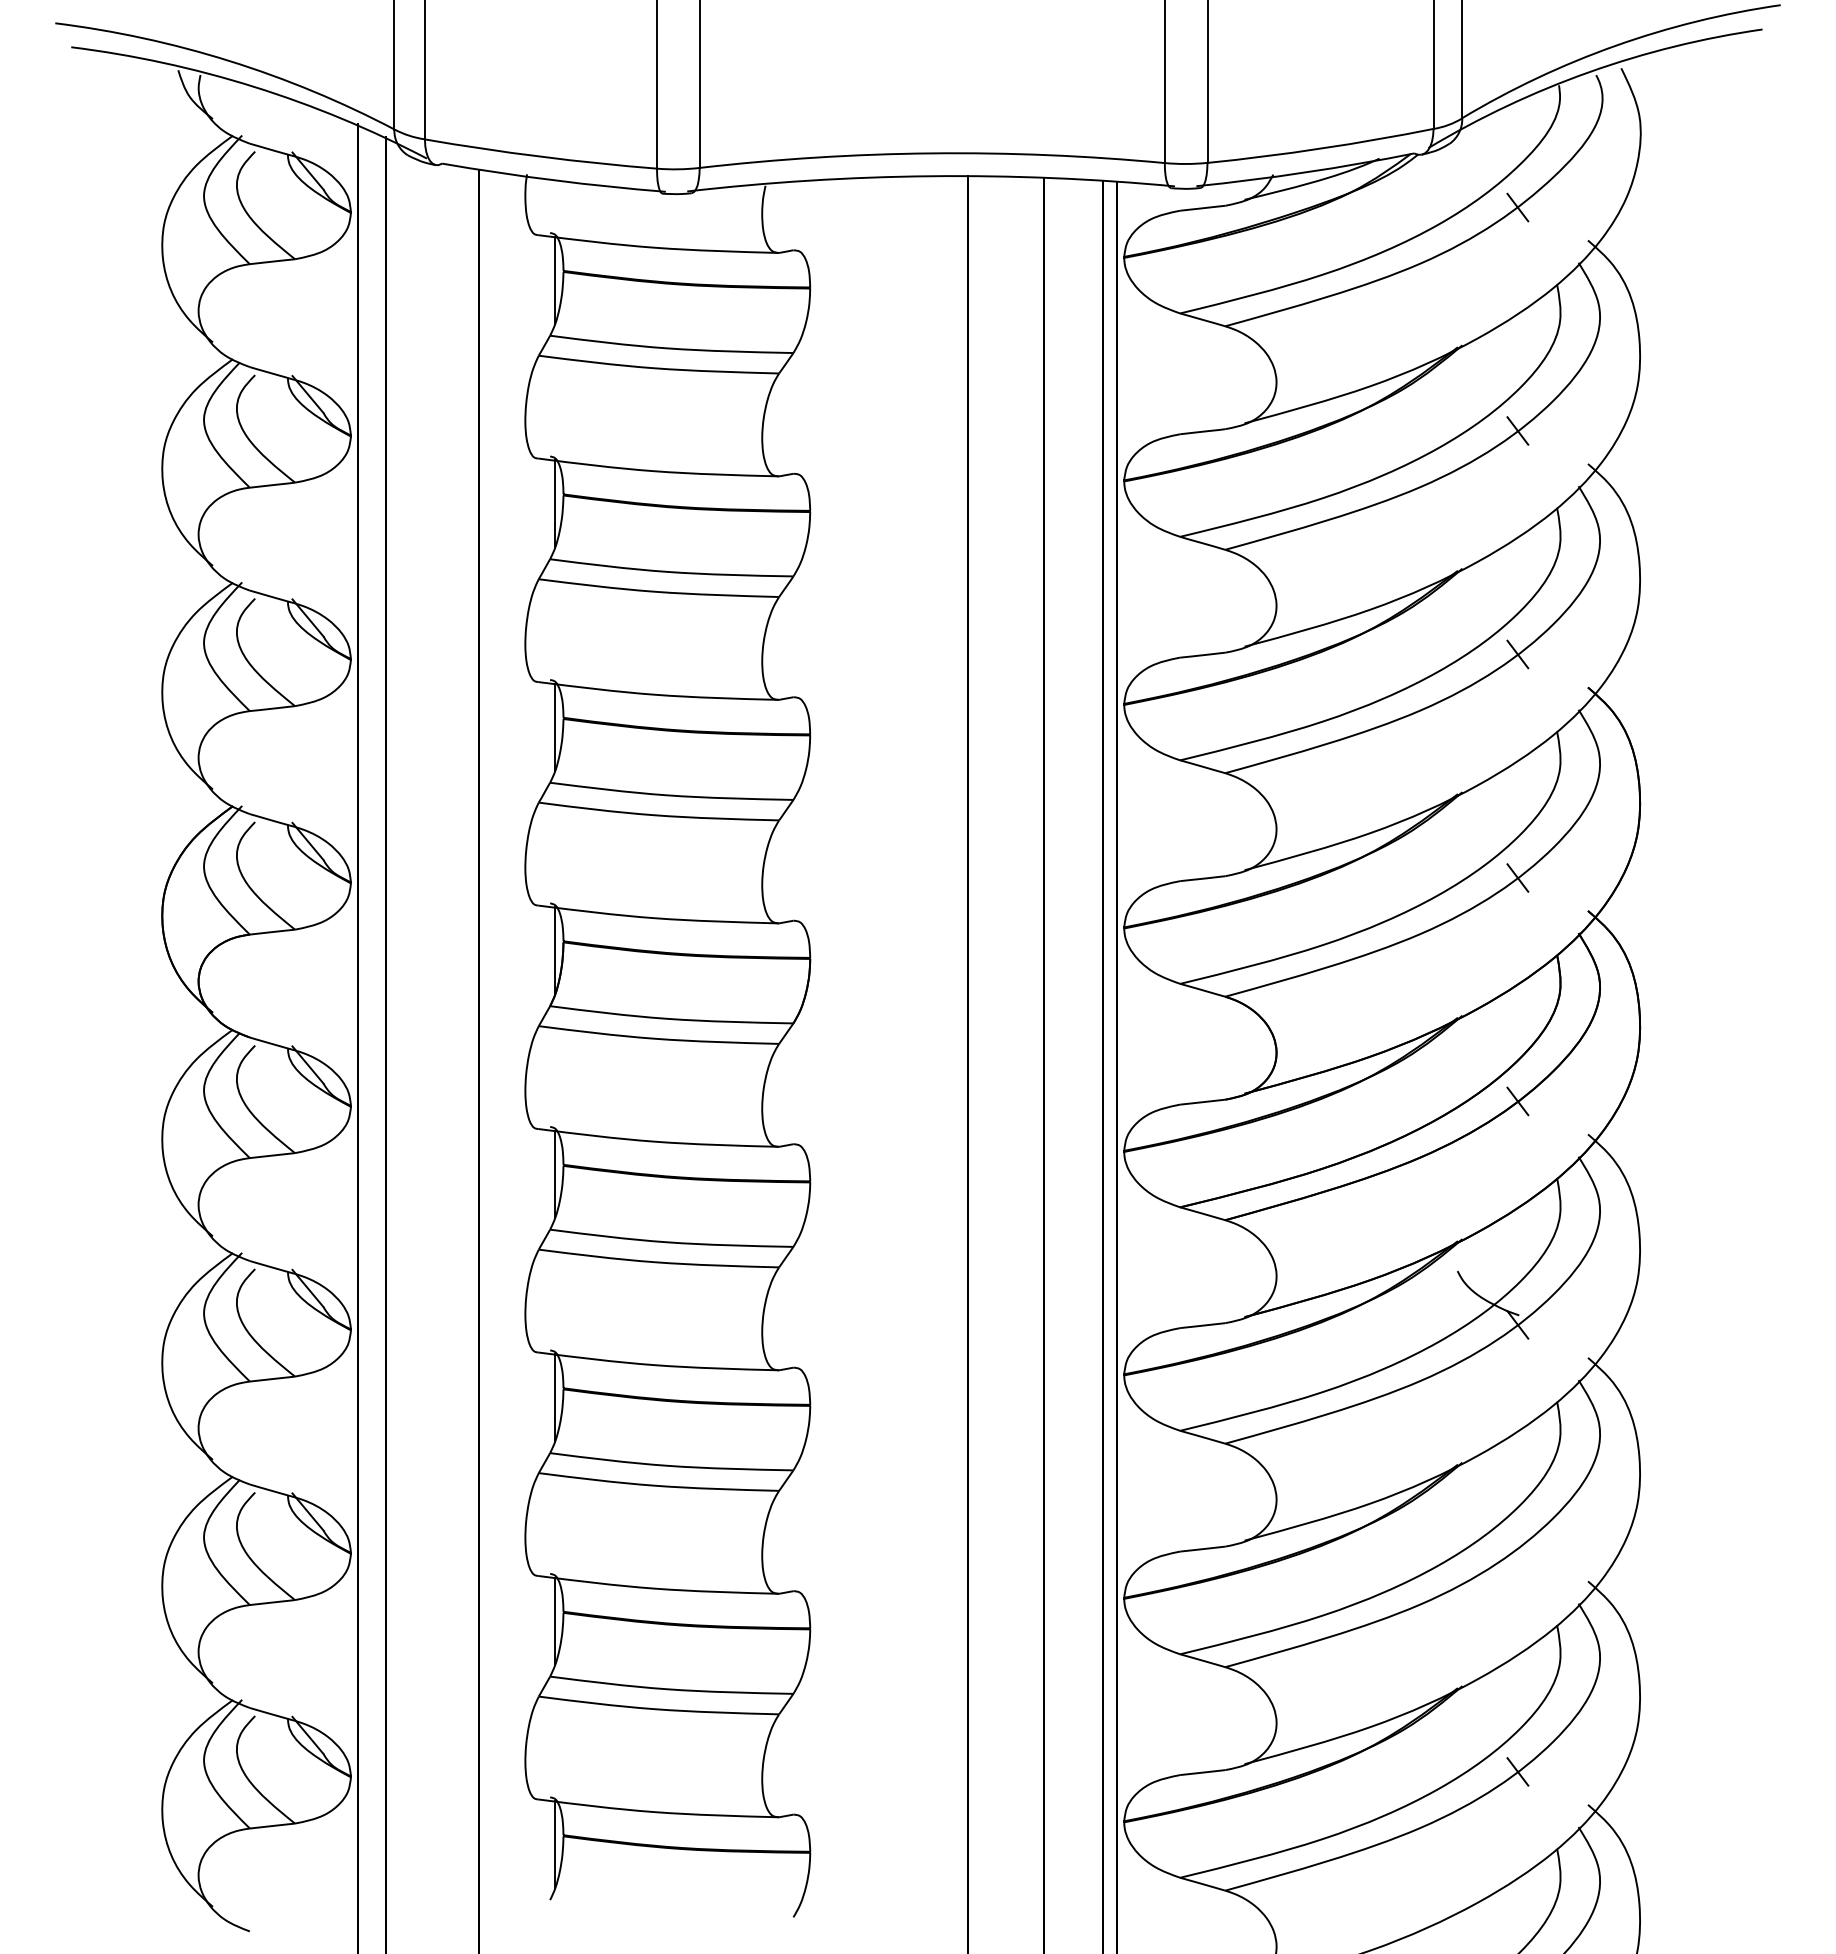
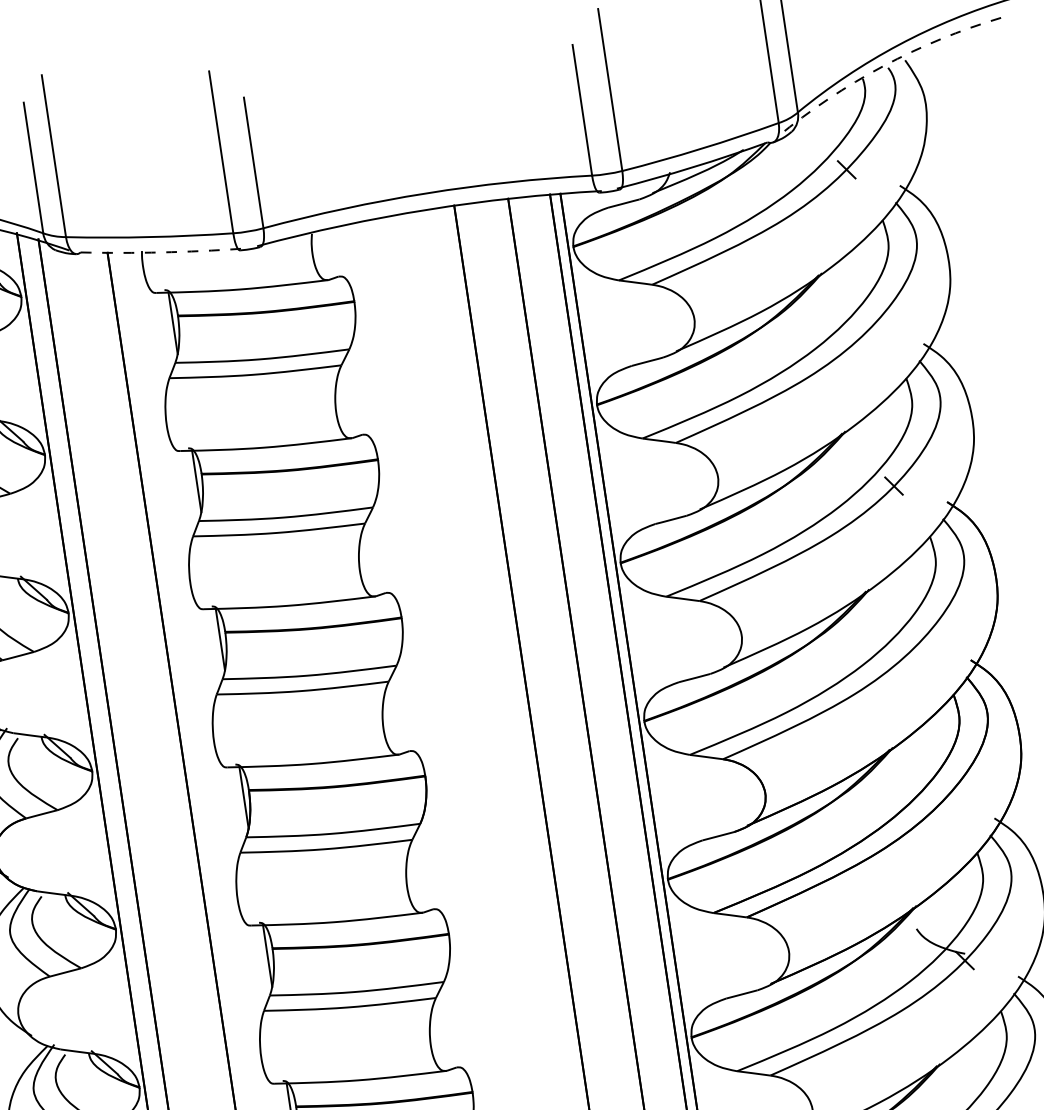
arc: (1589, 72) -> (883, 66), solid -> dashed
arc: (553, 180) -> (161, 252), solid -> dashed
line: (1517, 430) -> (870, 327), removed
line: (1517, 877) -> (917, 643), removed
line: (1517, 1101) -> (941, 802), removed

